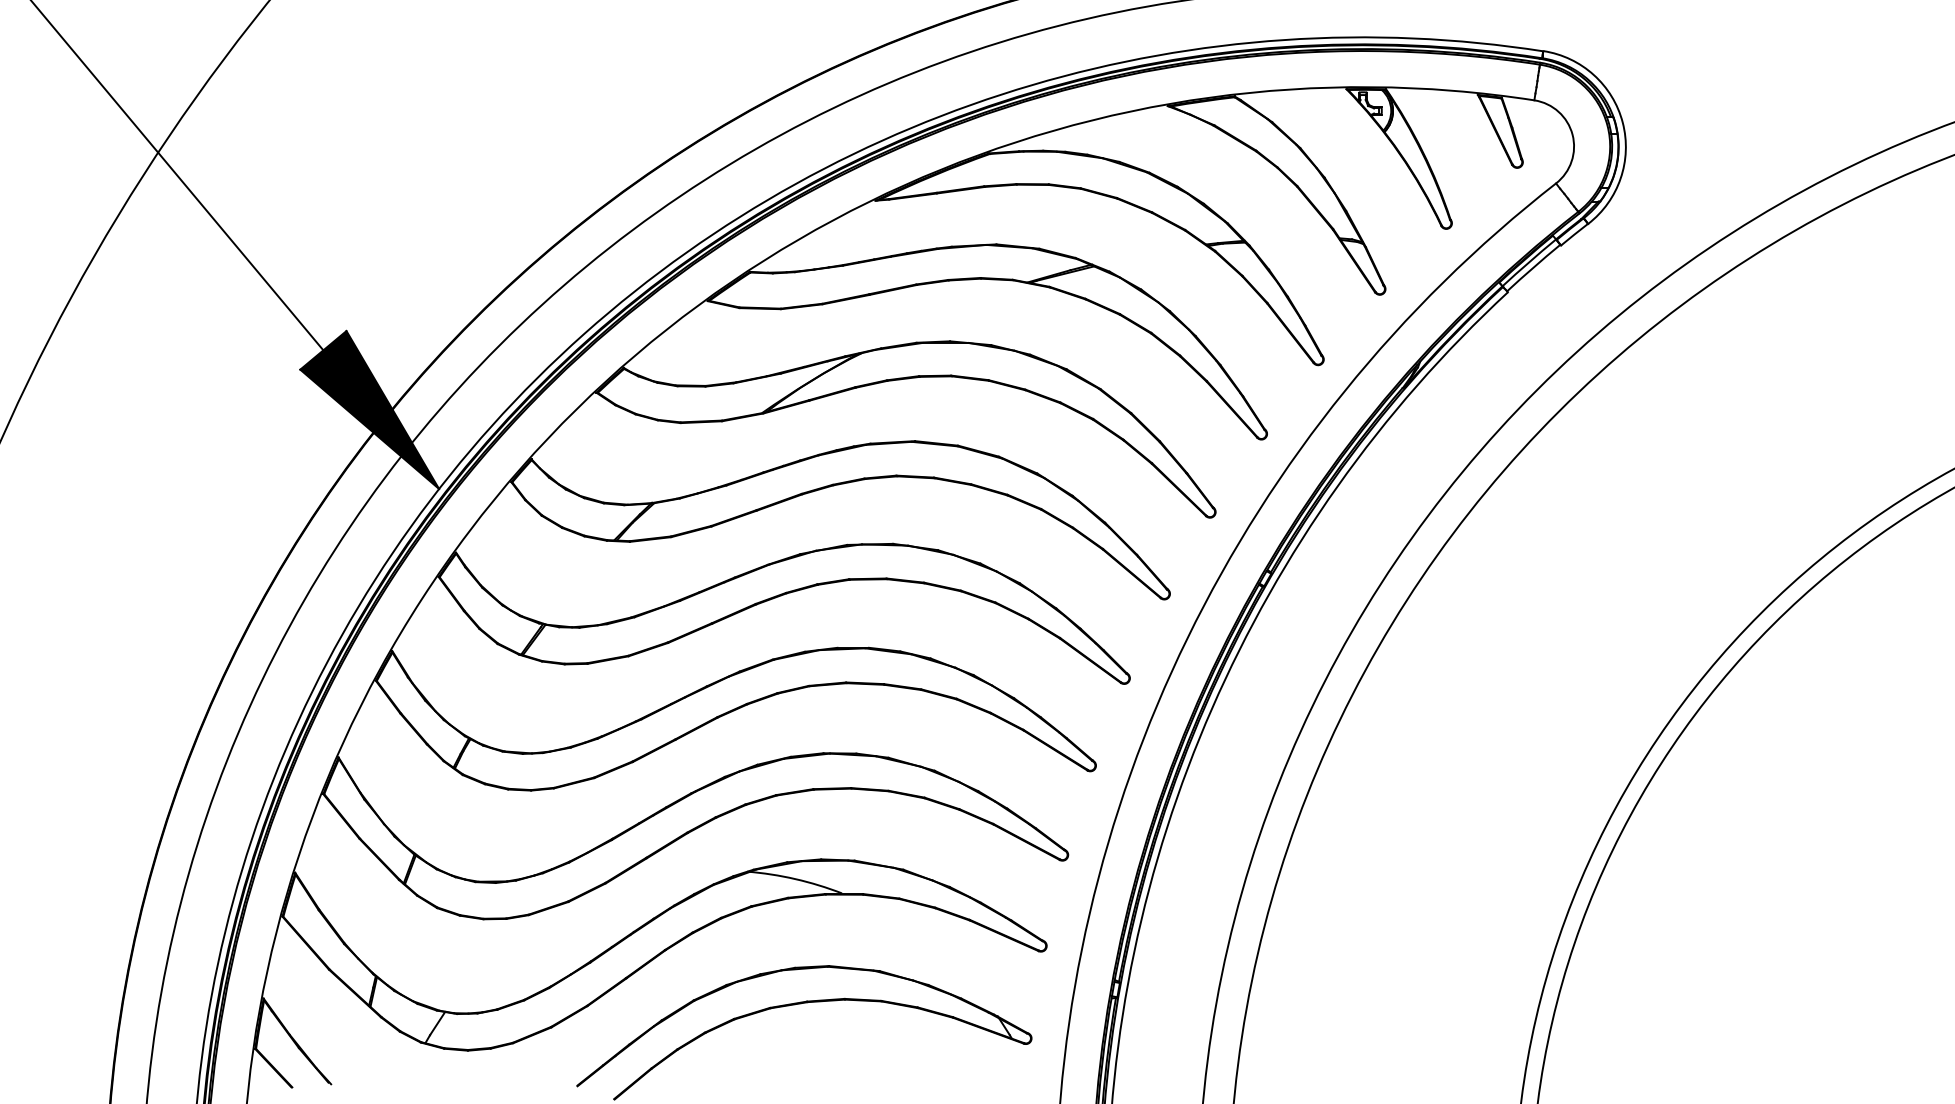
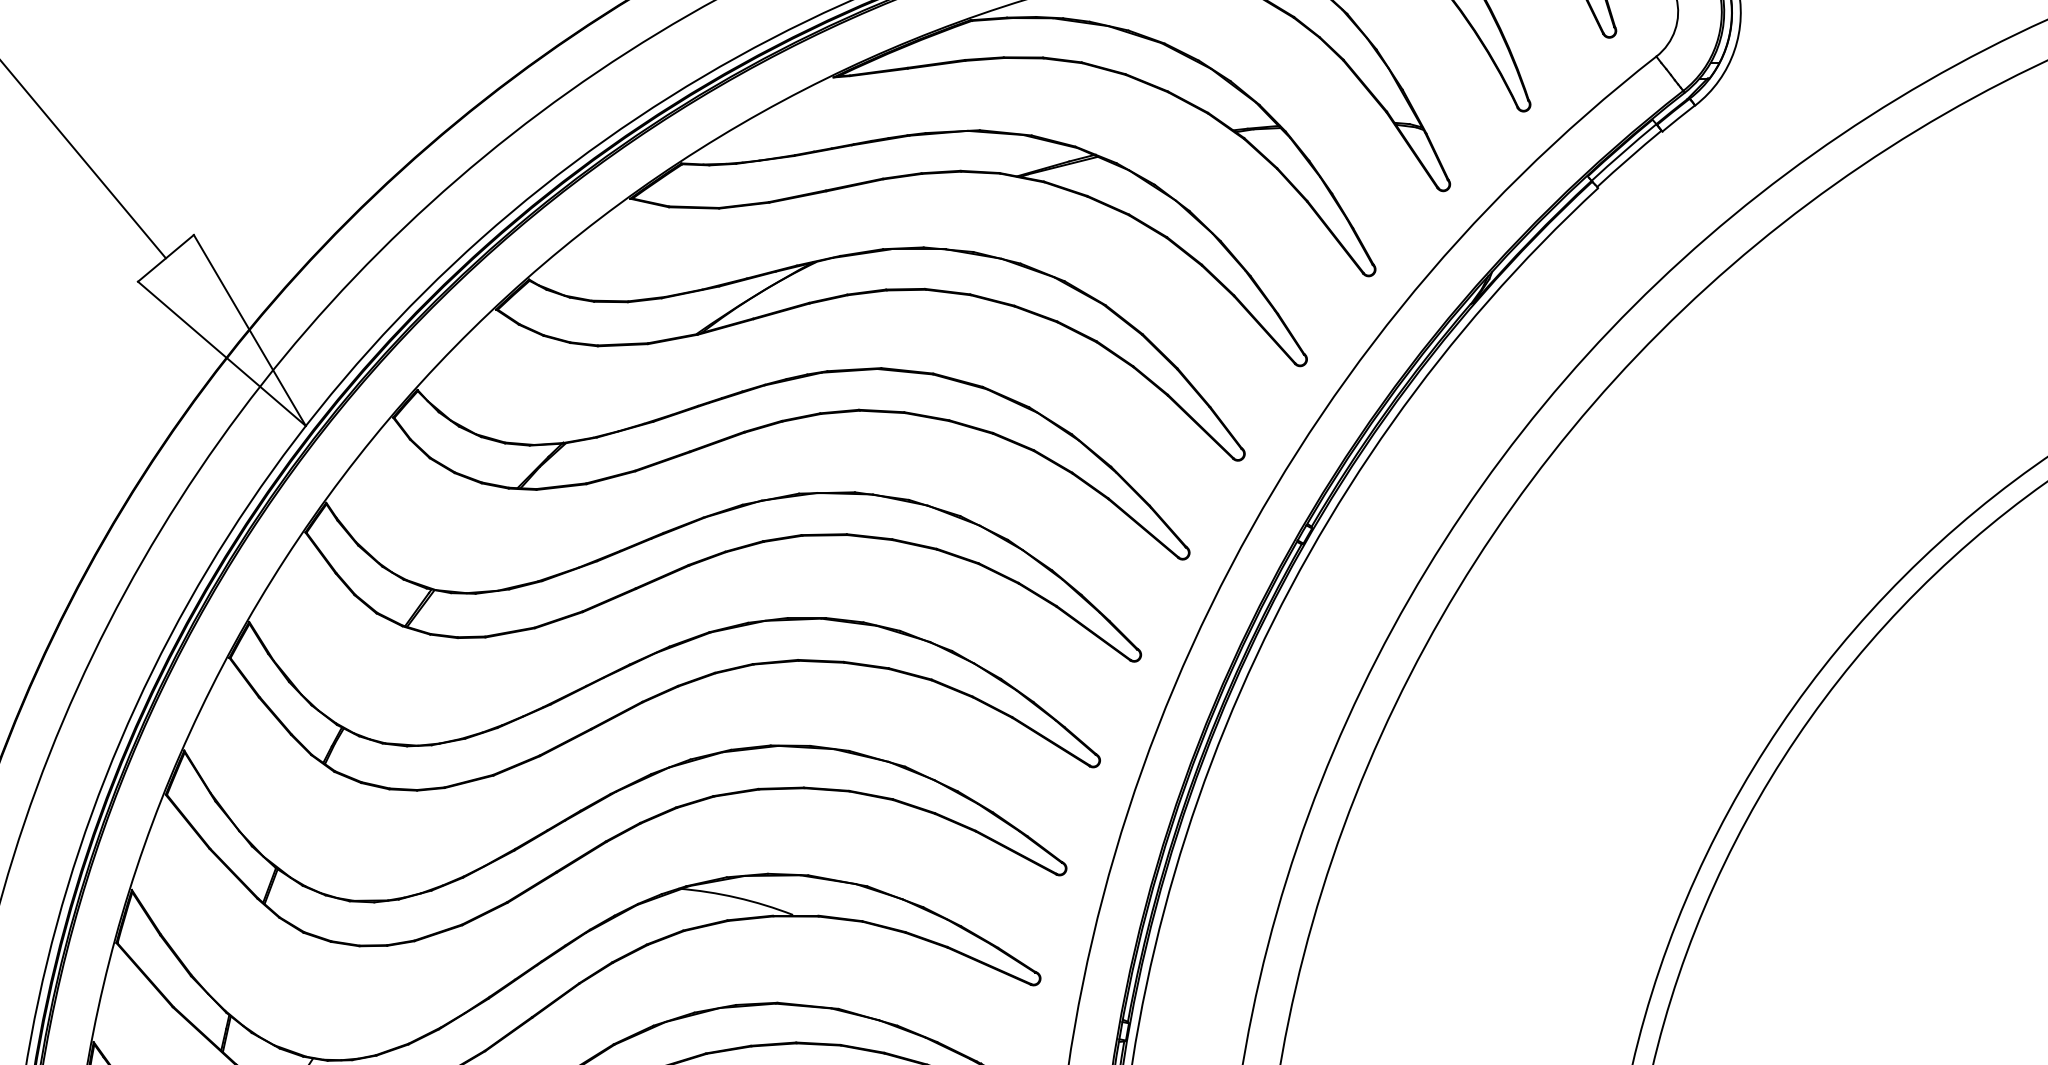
fill: (369, 409) -> (221, 329), removed

